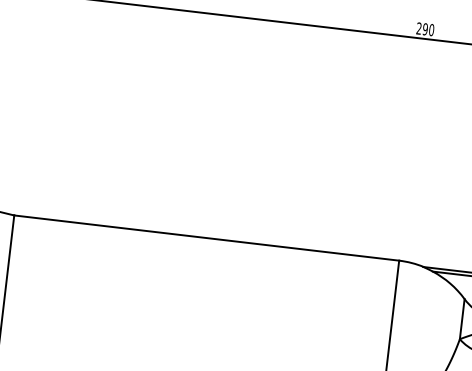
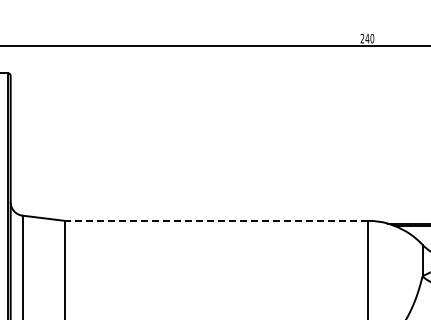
text: (425, 29) -> (367, 38), 290 -> 240
line: (206, 237) -> (216, 220), solid -> dashed

